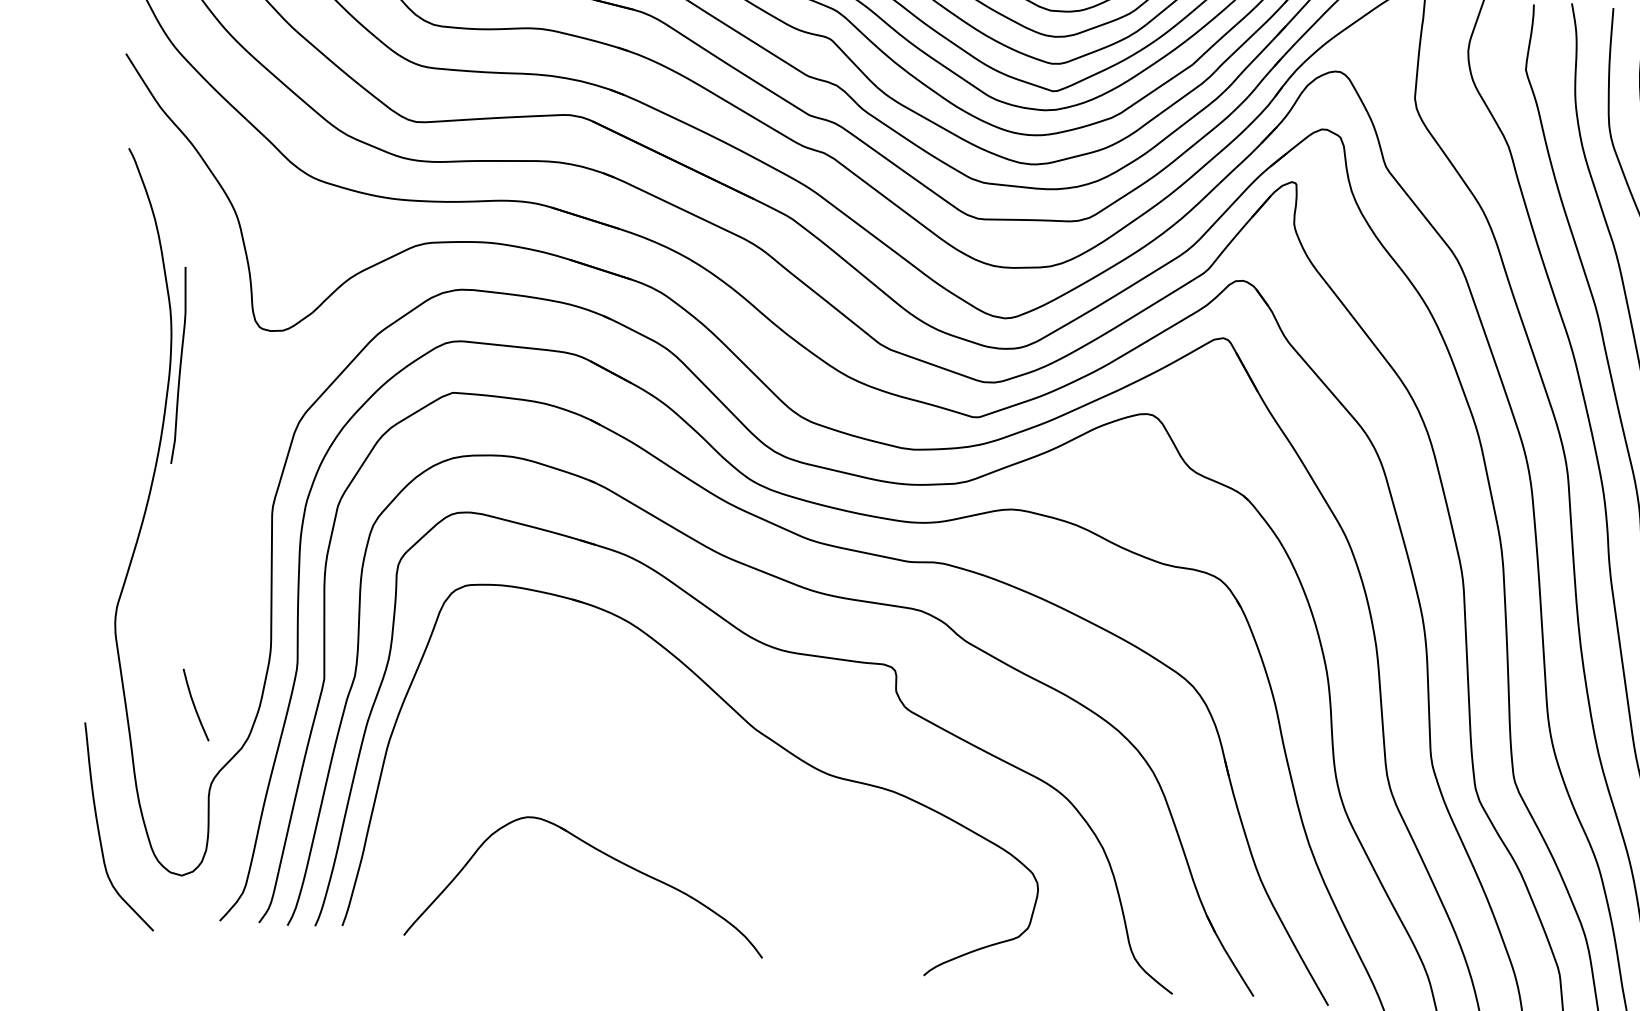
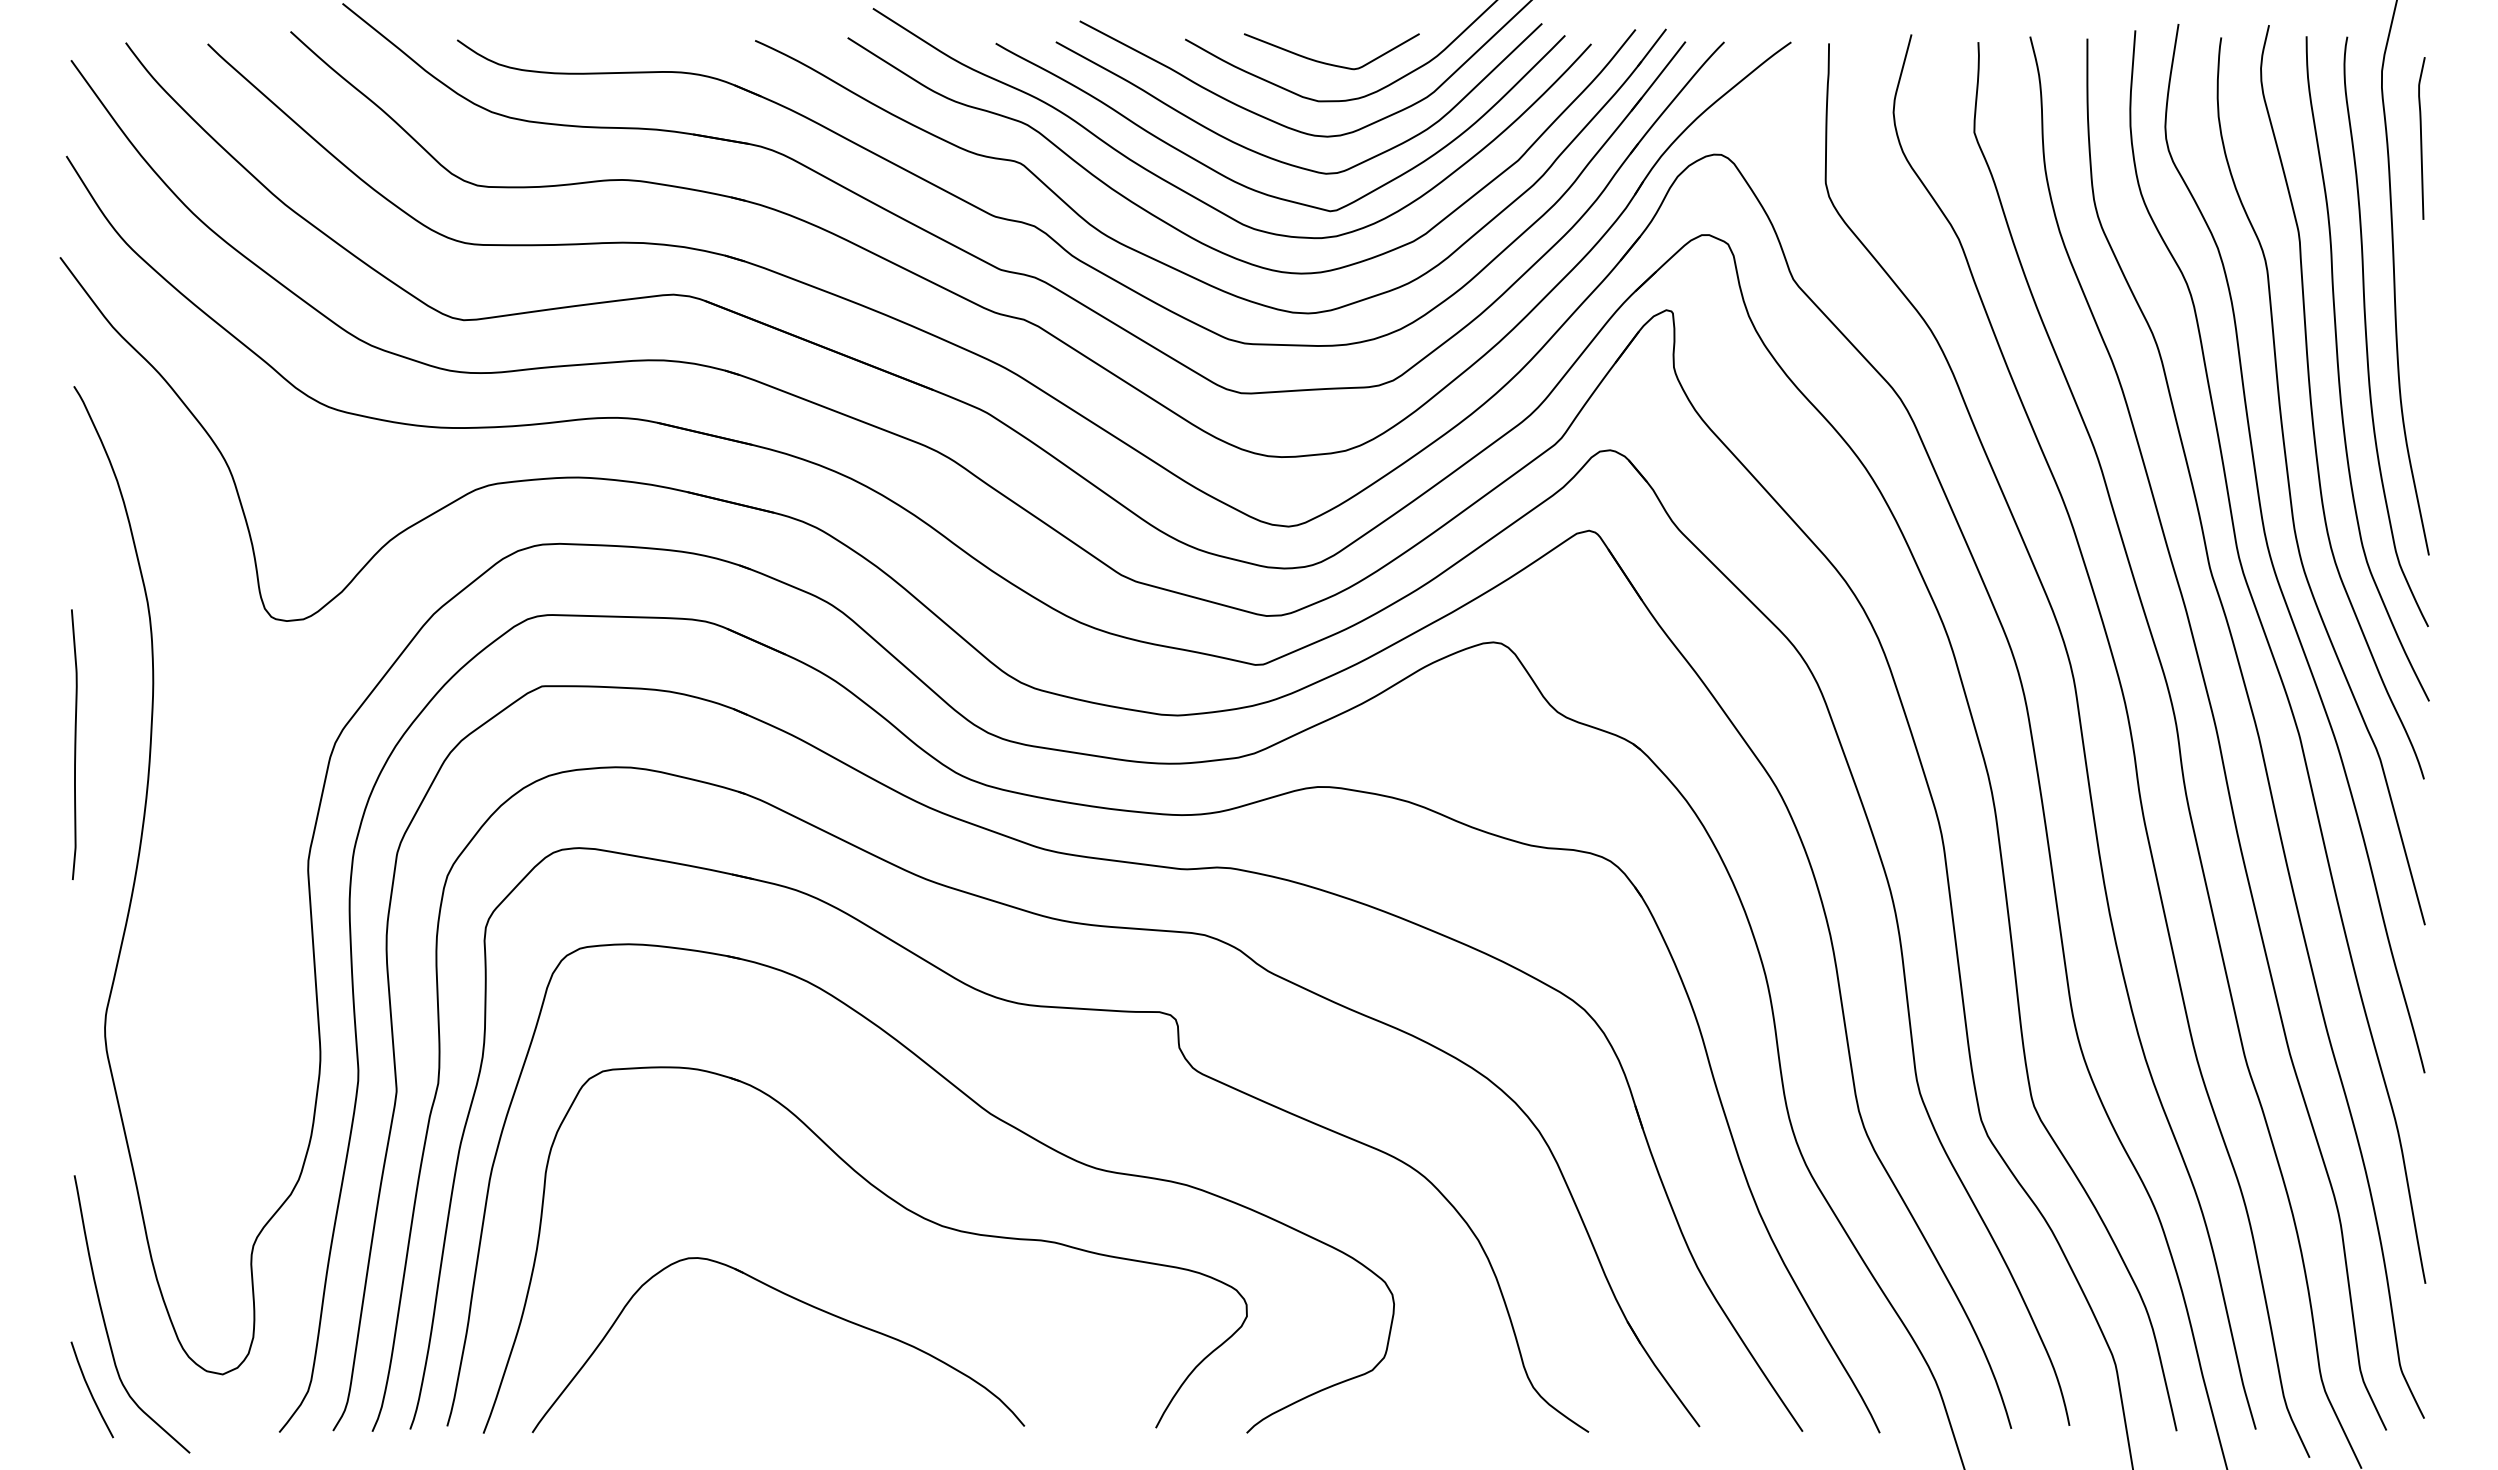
curve: (179, 365) -> (74, 744), moved
curve: (194, 704) -> (90, 1389), moved
part: (681, 788) -> (896, 1203), added

